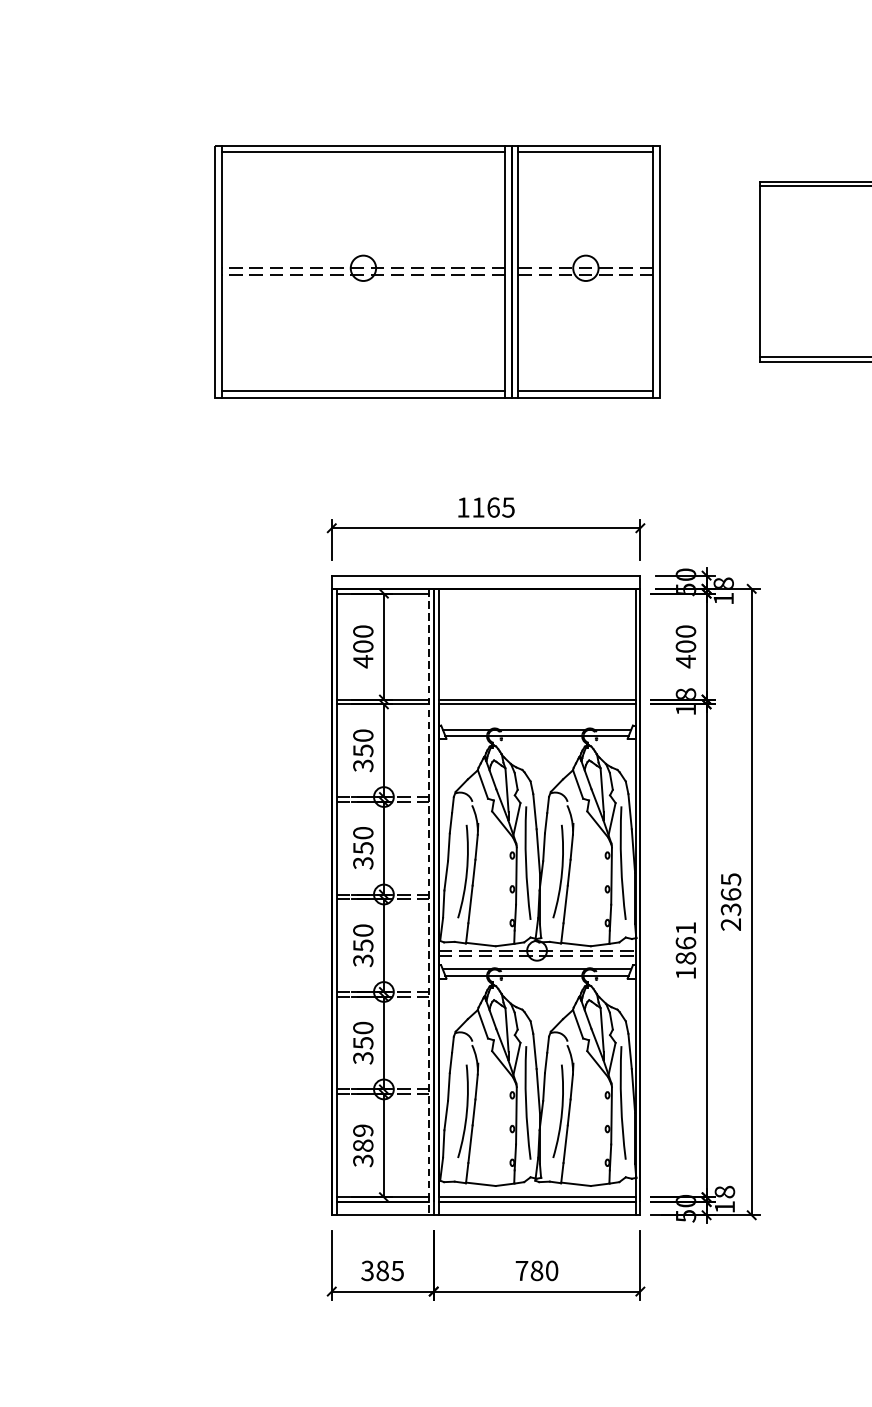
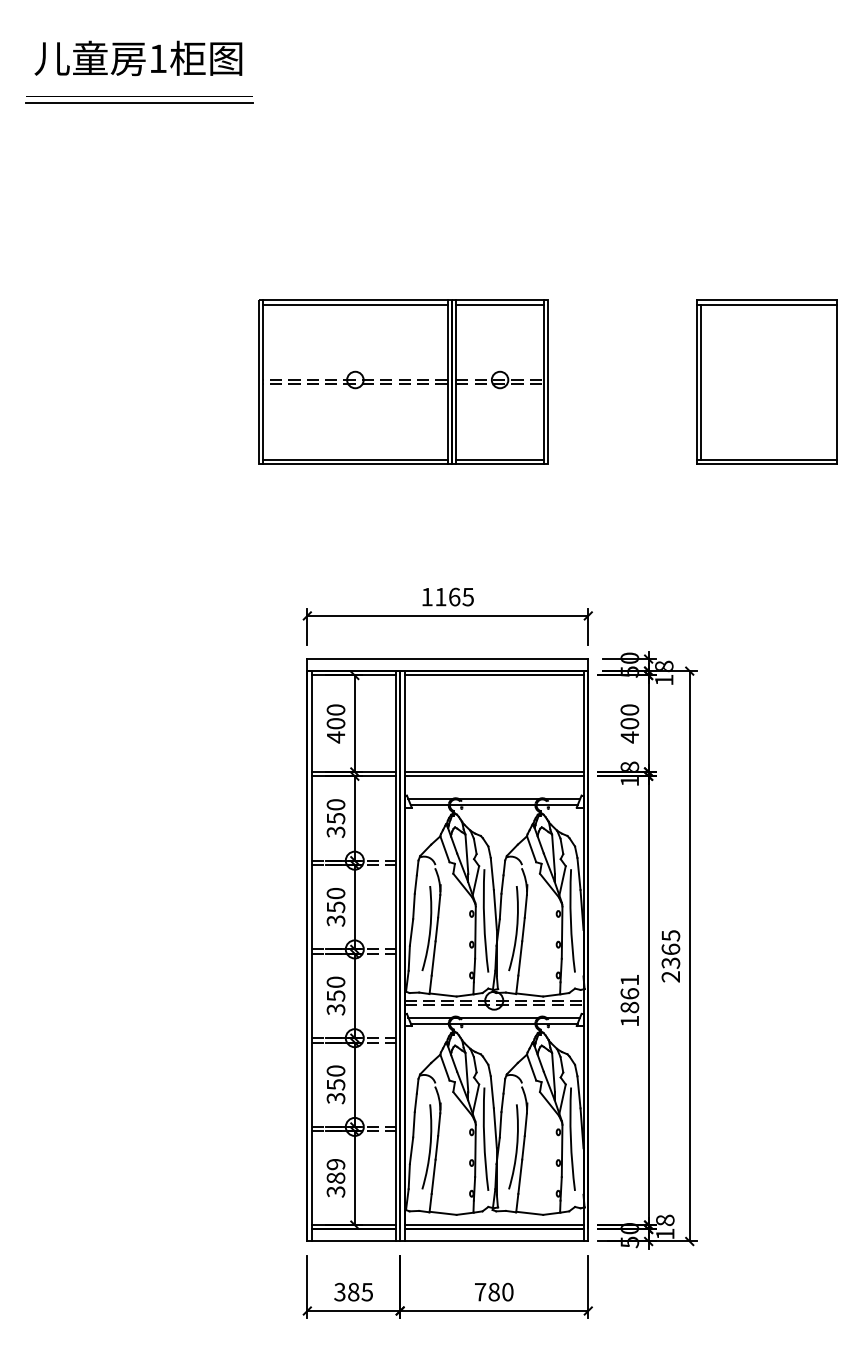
part: (437, 270) -> (403, 381), size x0.71
line: (764, 270) -> (701, 381), added
line: (536, 593) -> (493, 675), added
line: (428, 902) -> (395, 956), dashed -> solid

